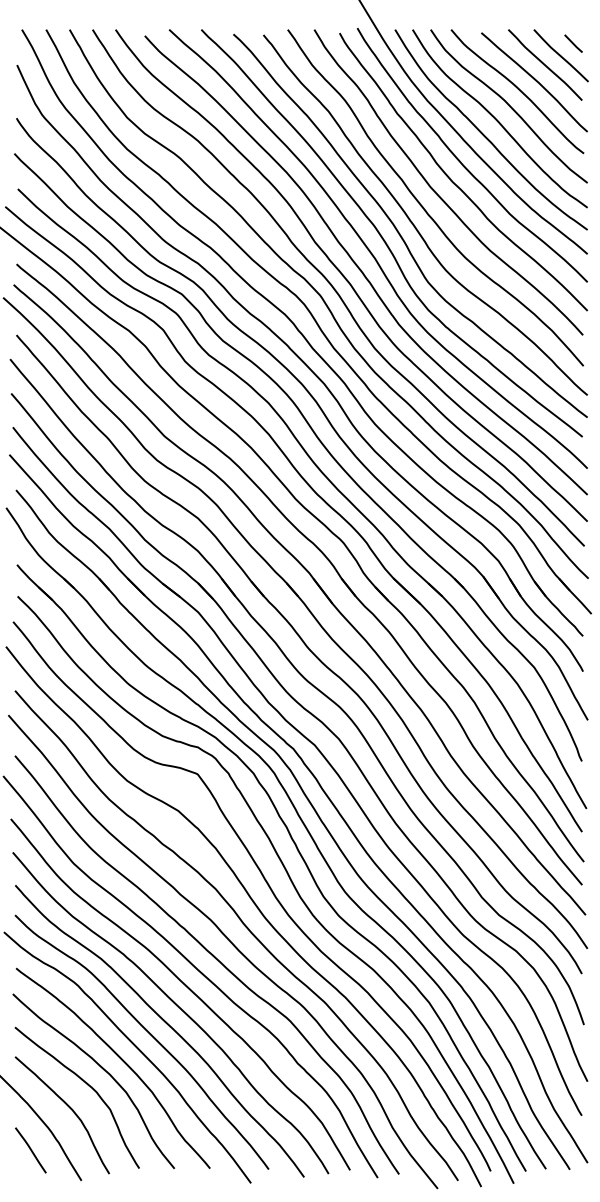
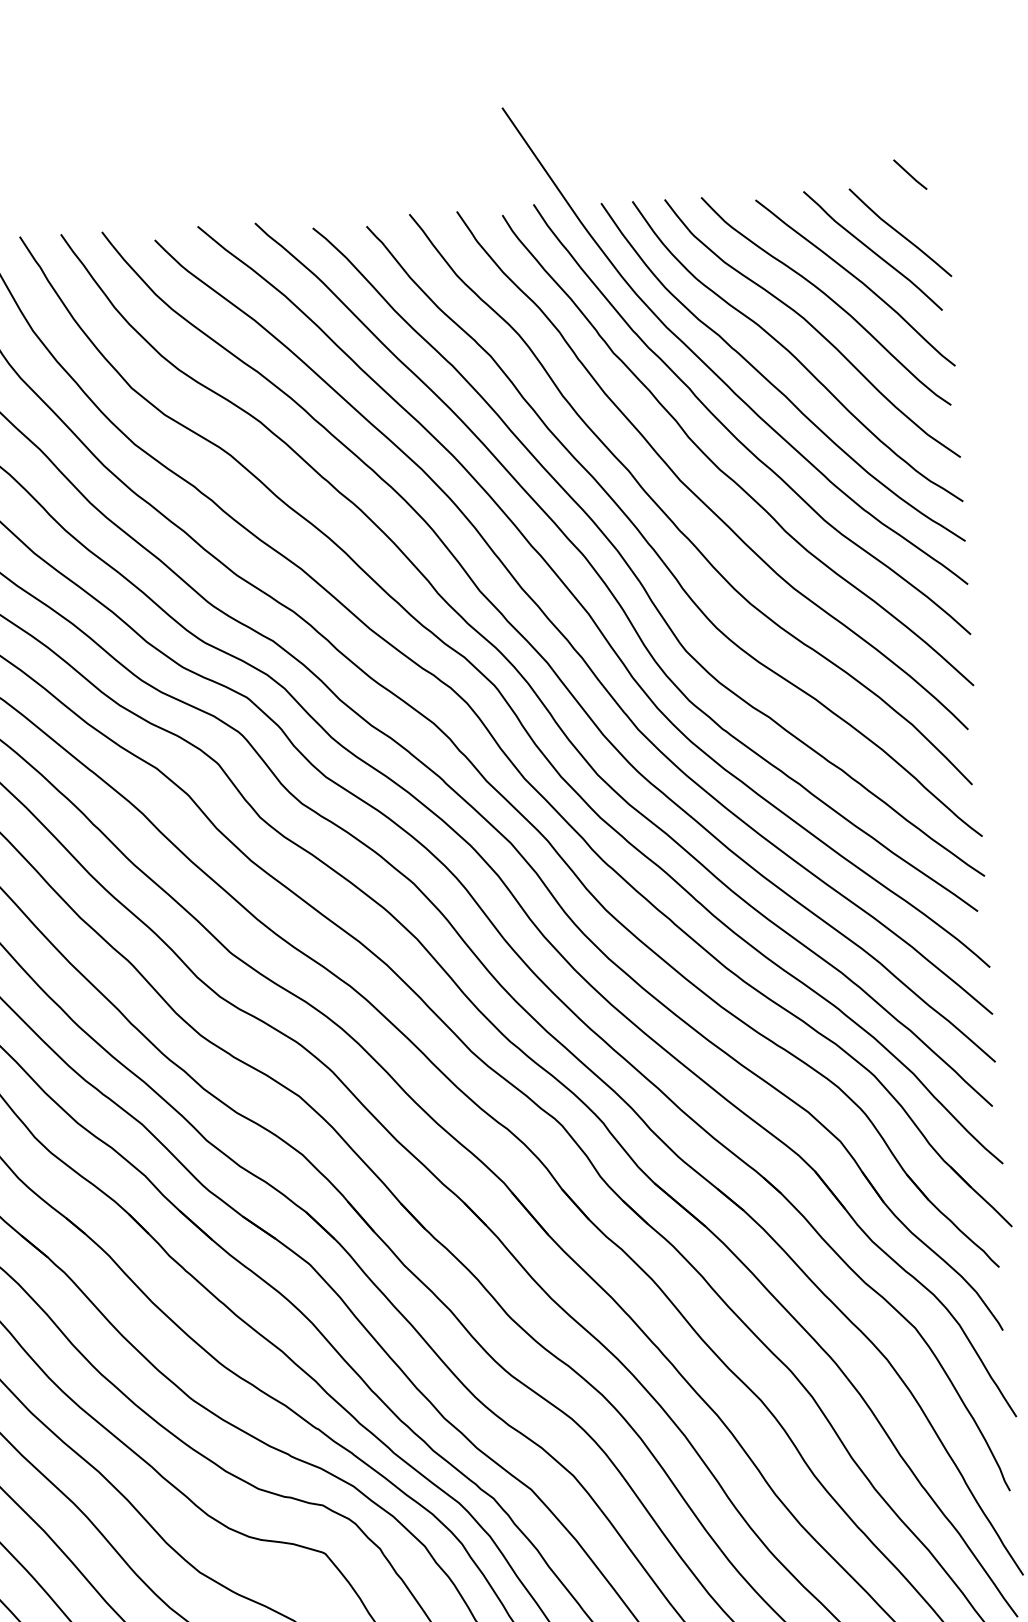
line: (573, 43) -> (910, 174), moved

